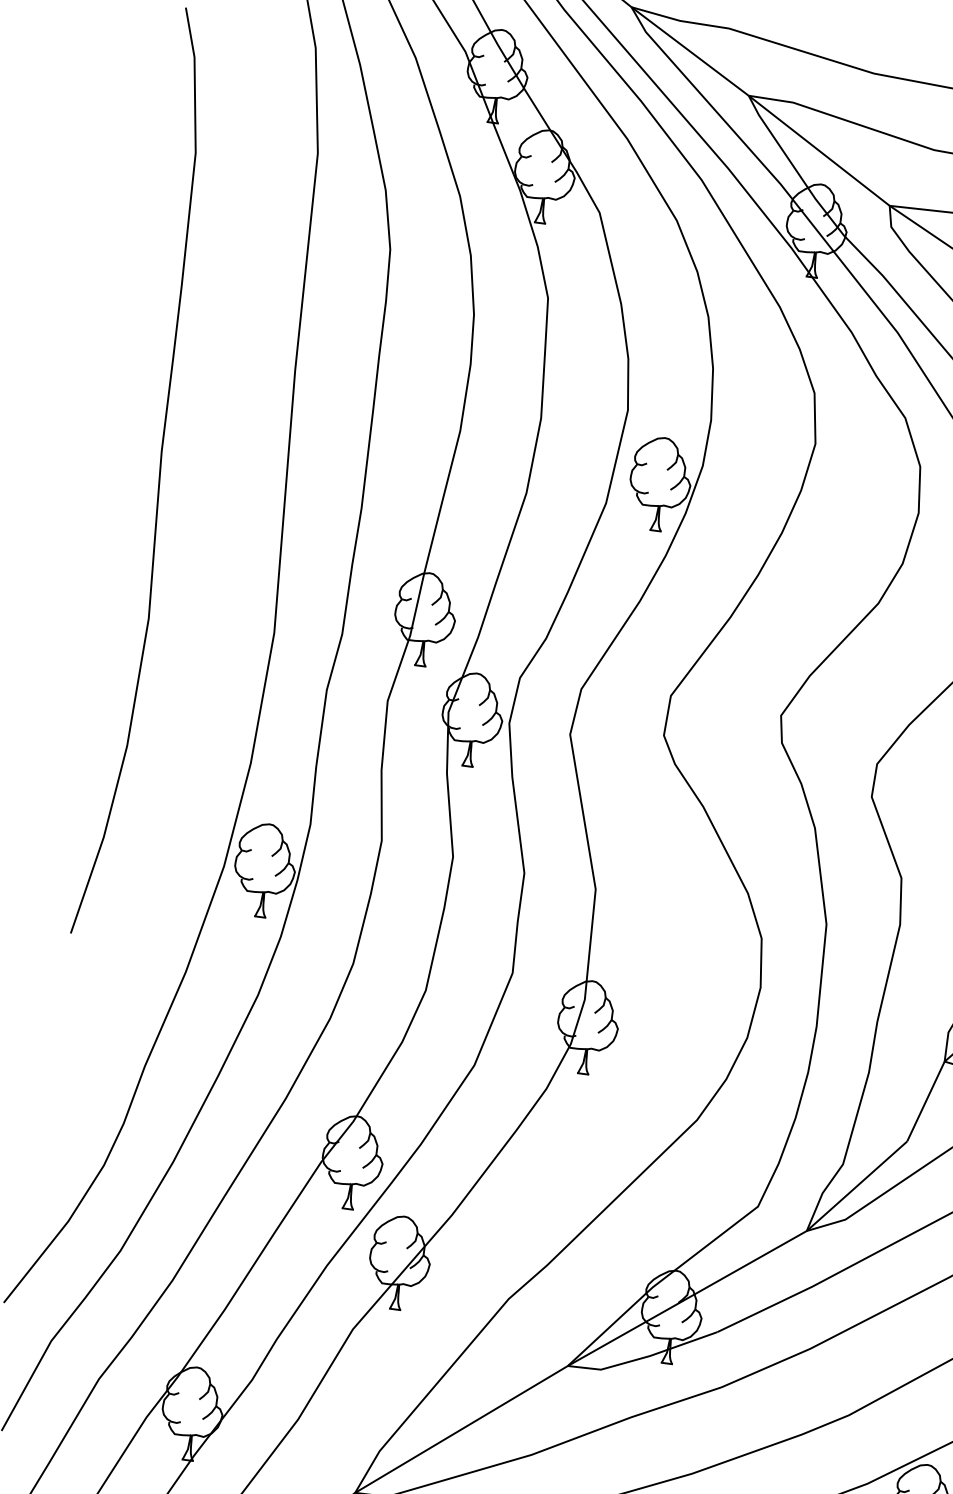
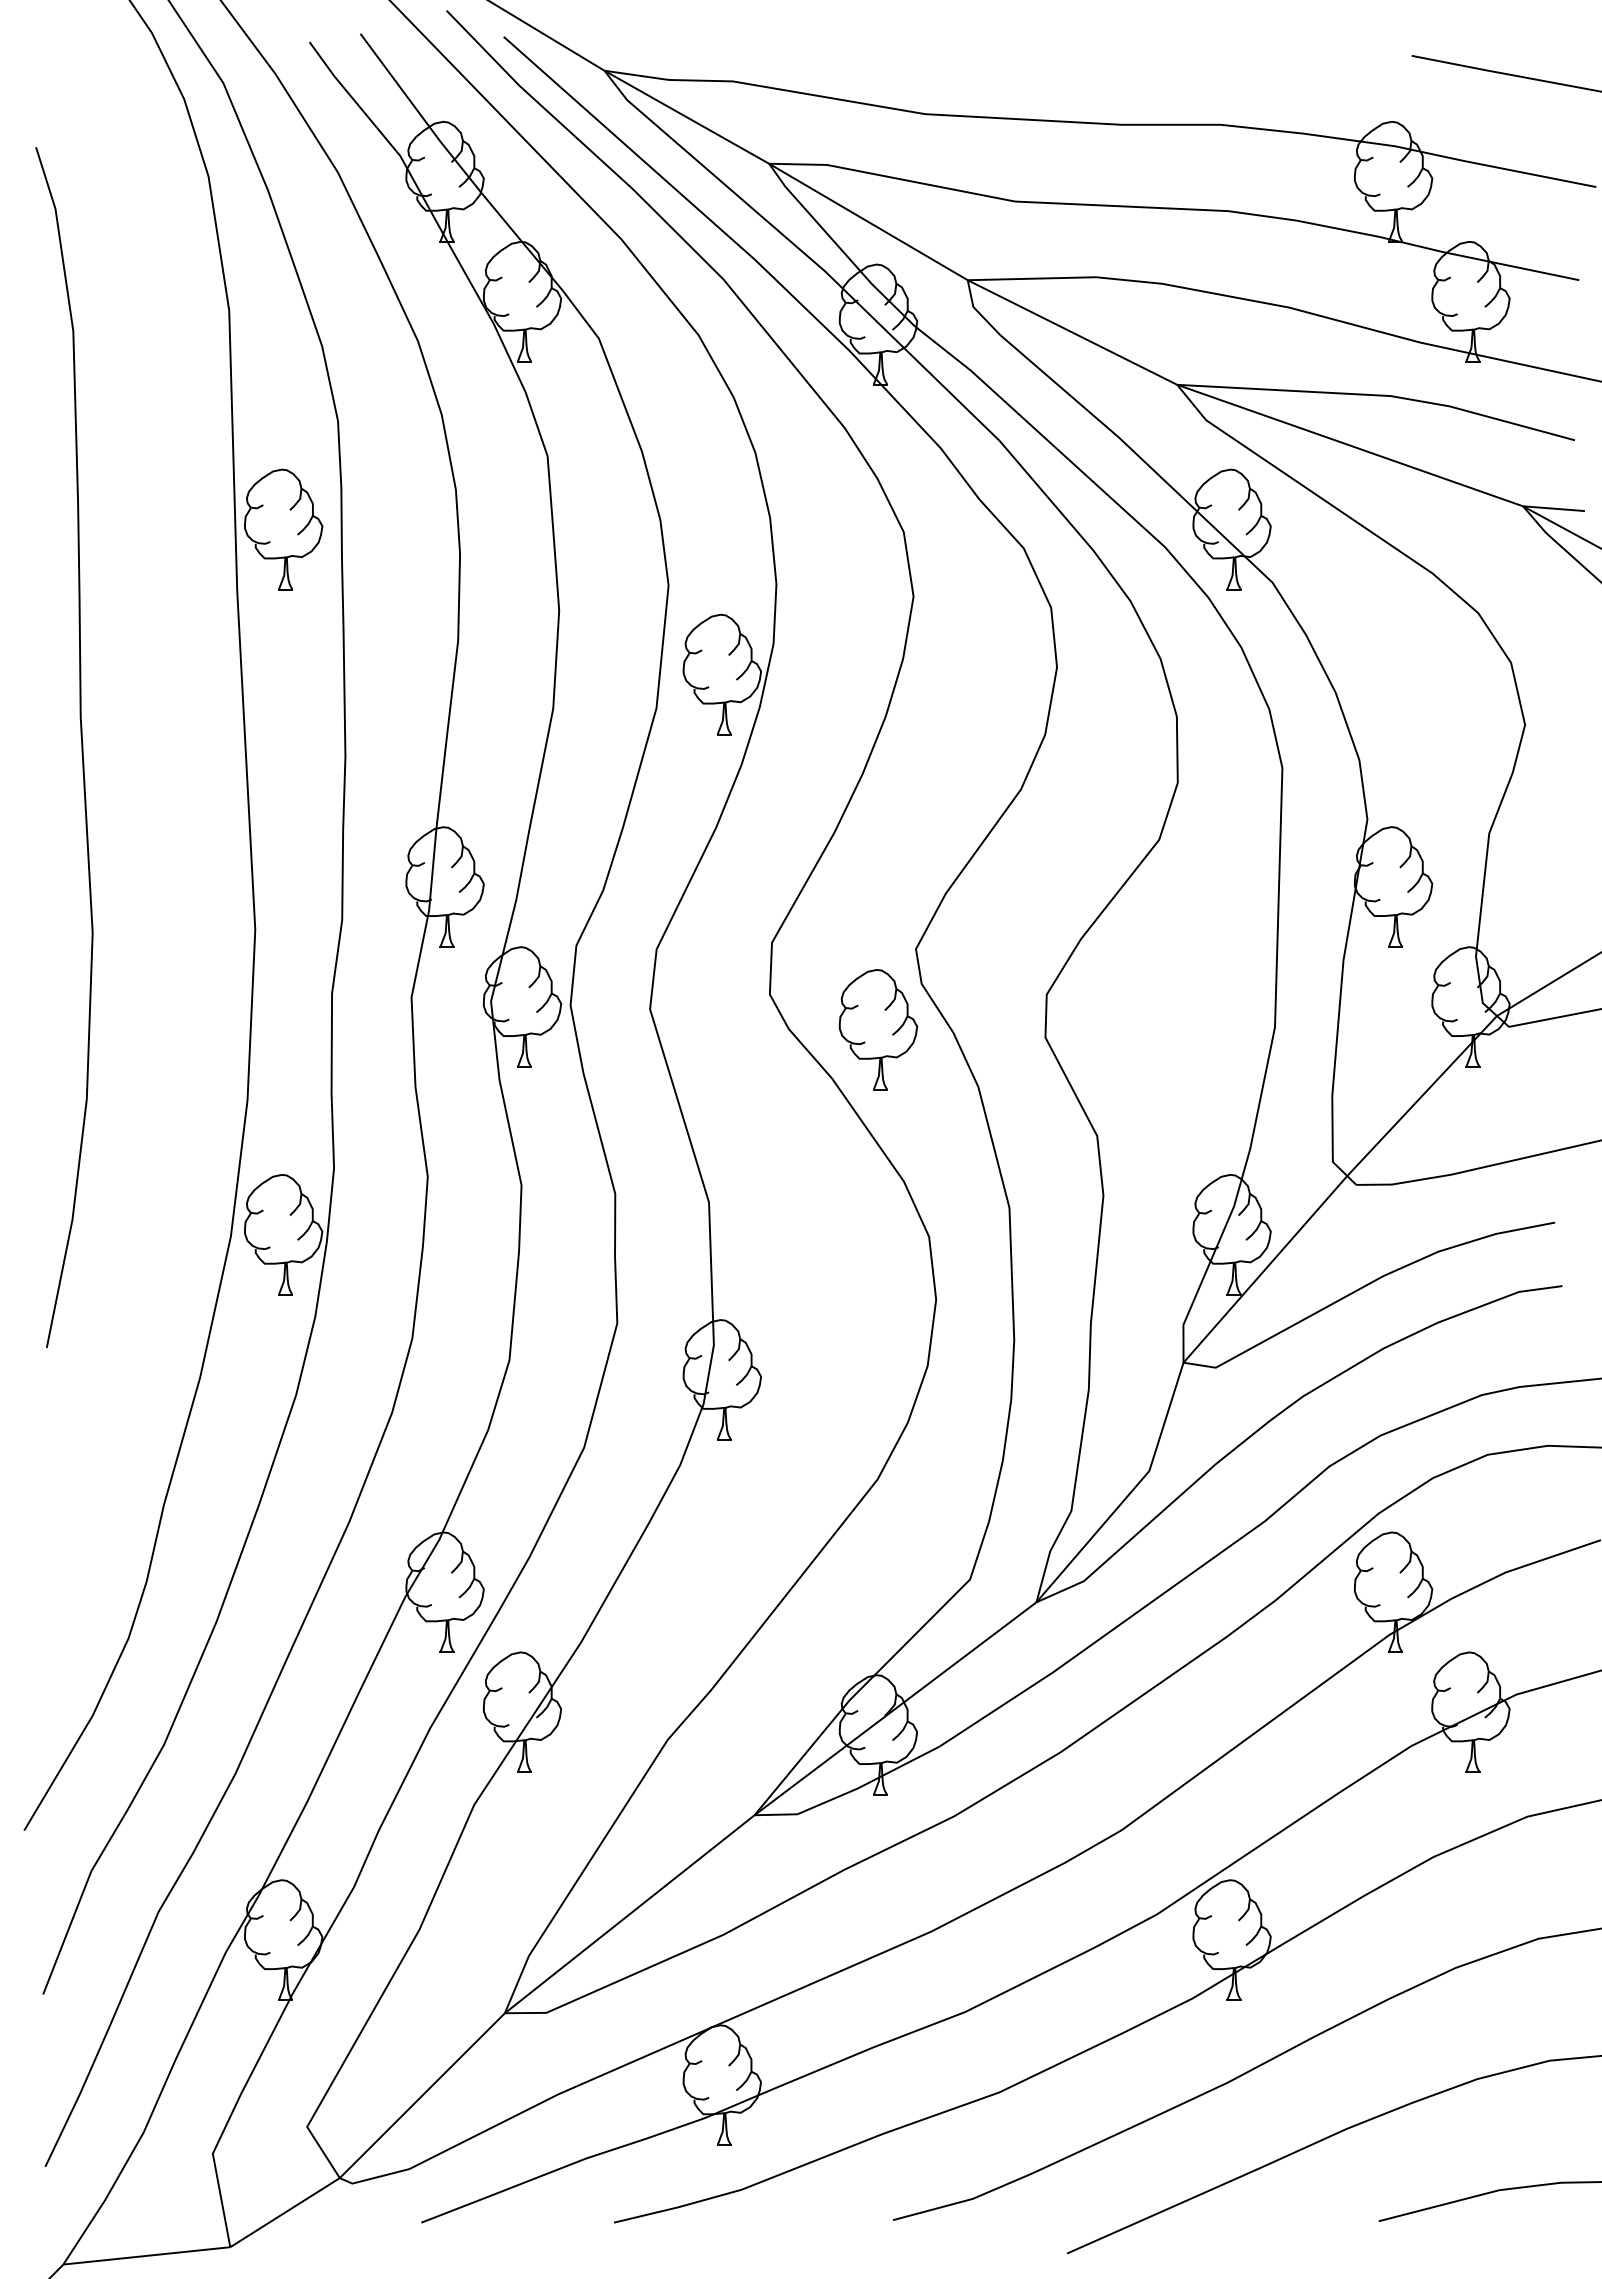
part: (337, 327) -> (283, 529), added
part: (743, 773) -> (877, 1029), added

